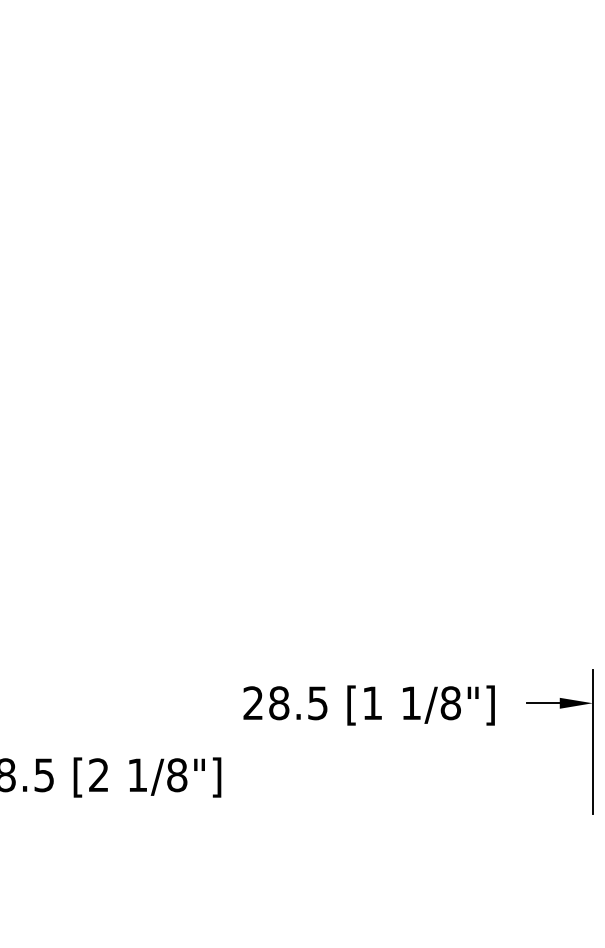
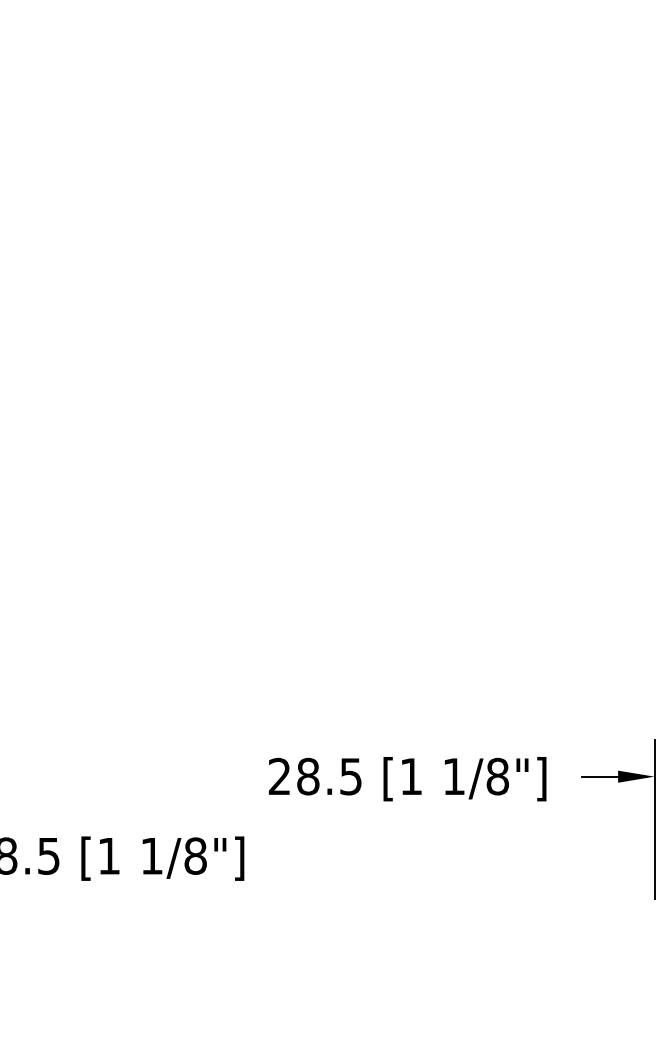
text: (98, 774) -> (108, 855), [2 -> [1

